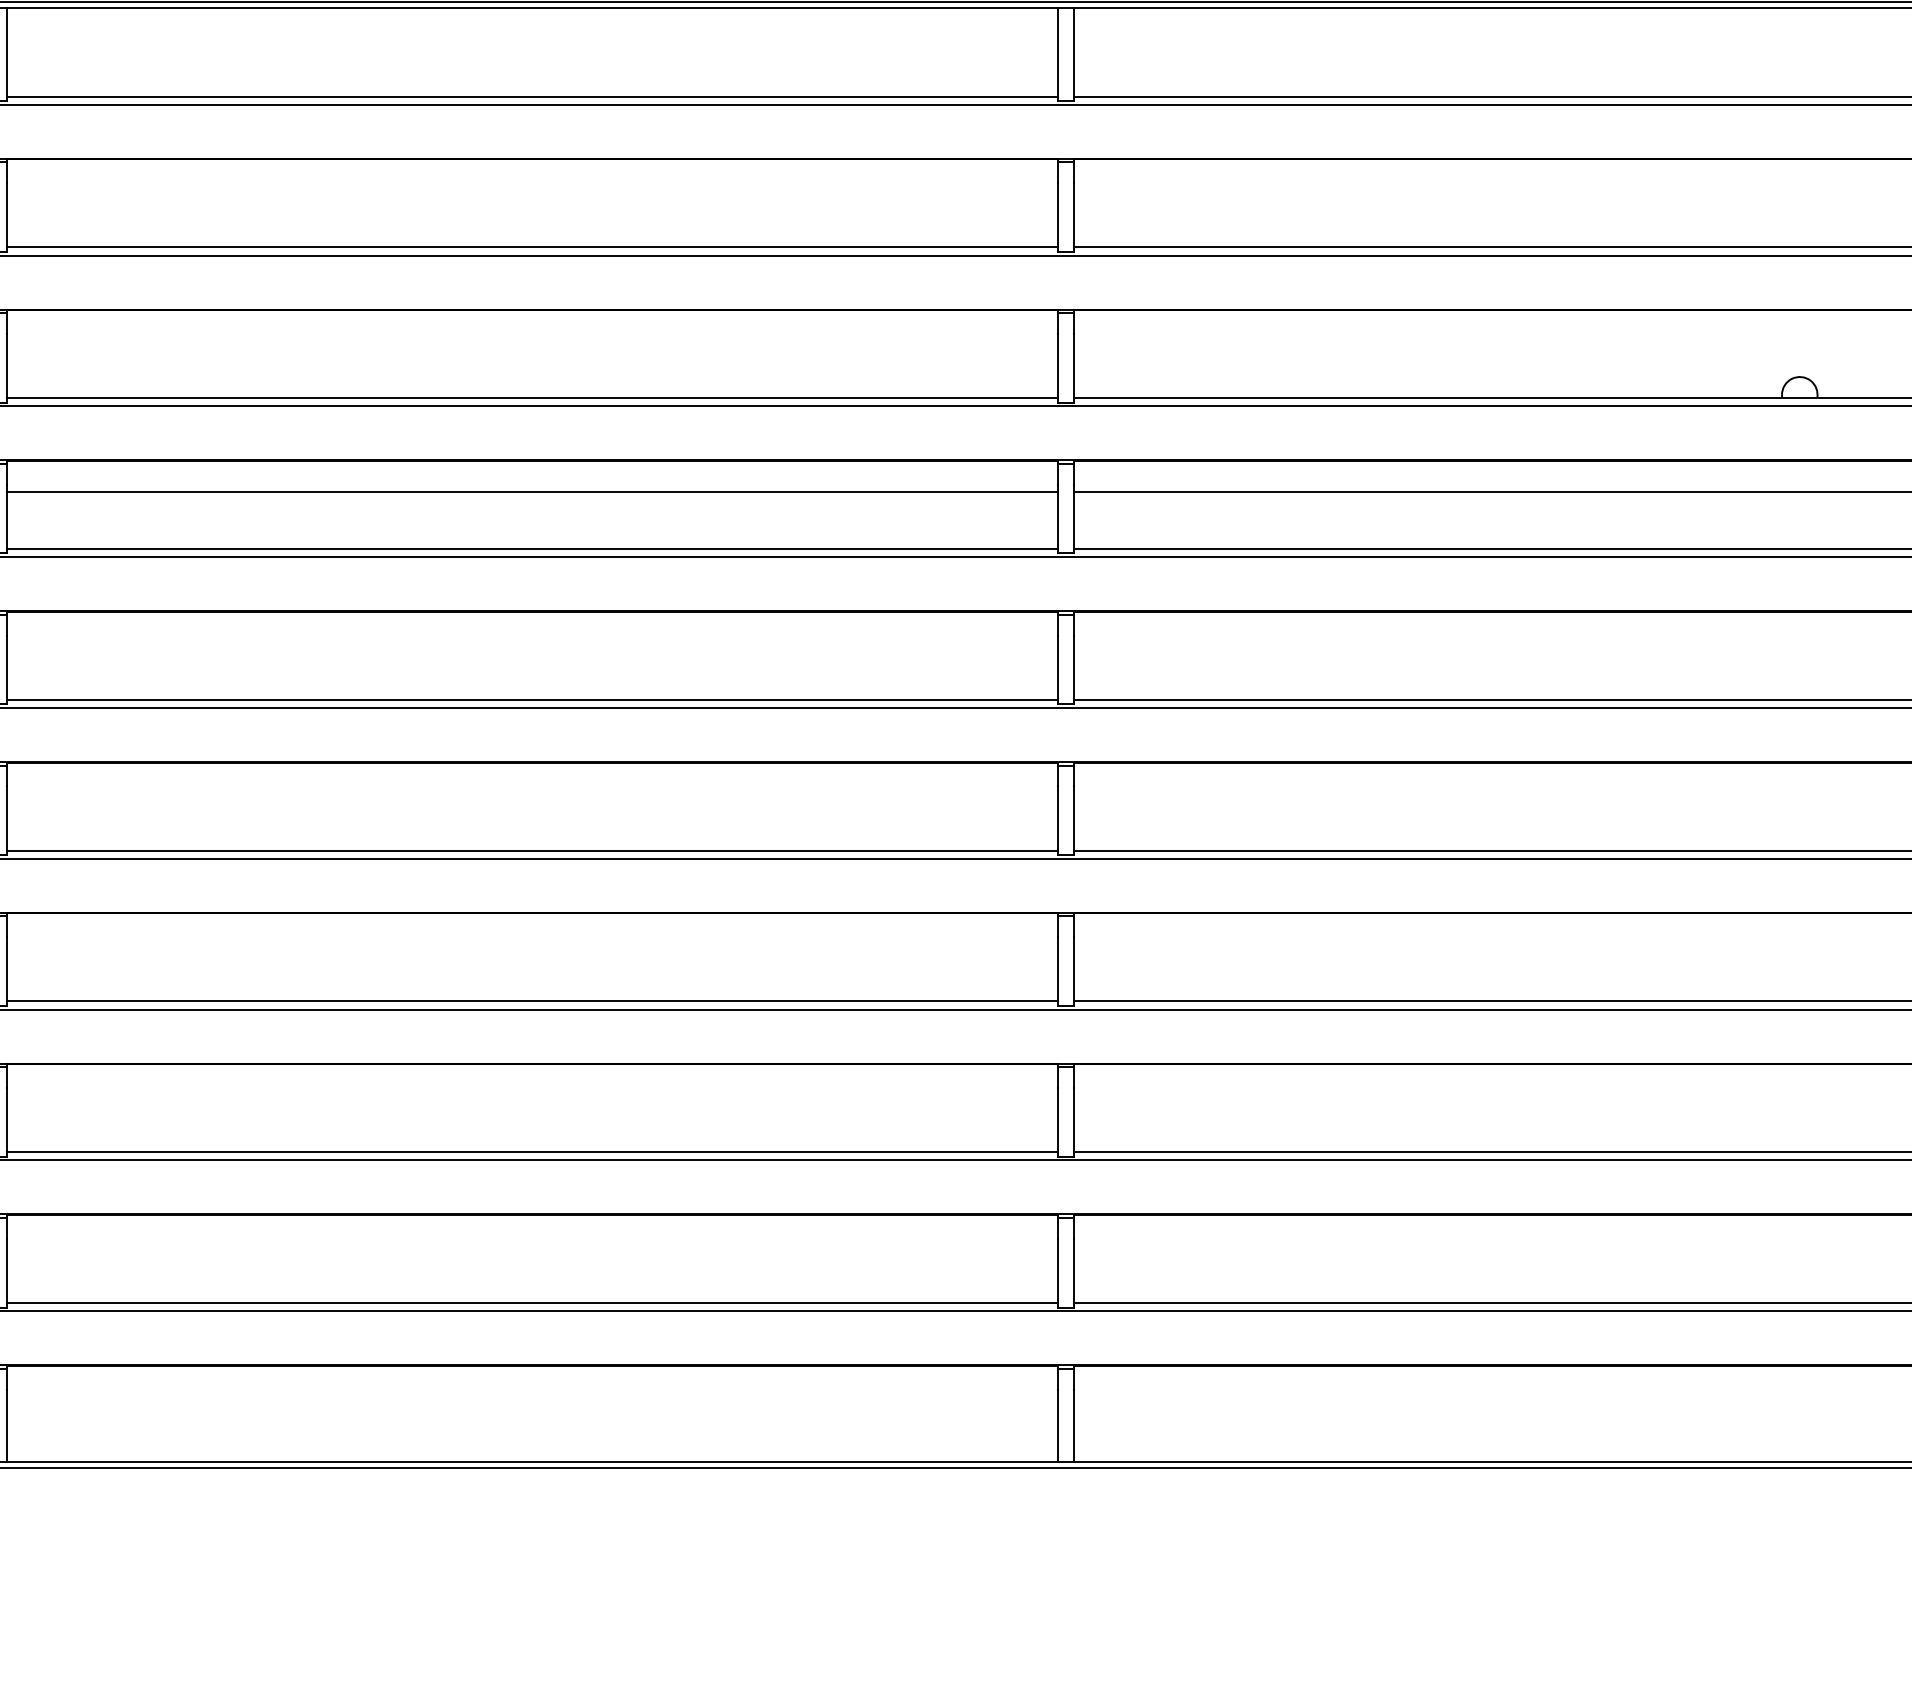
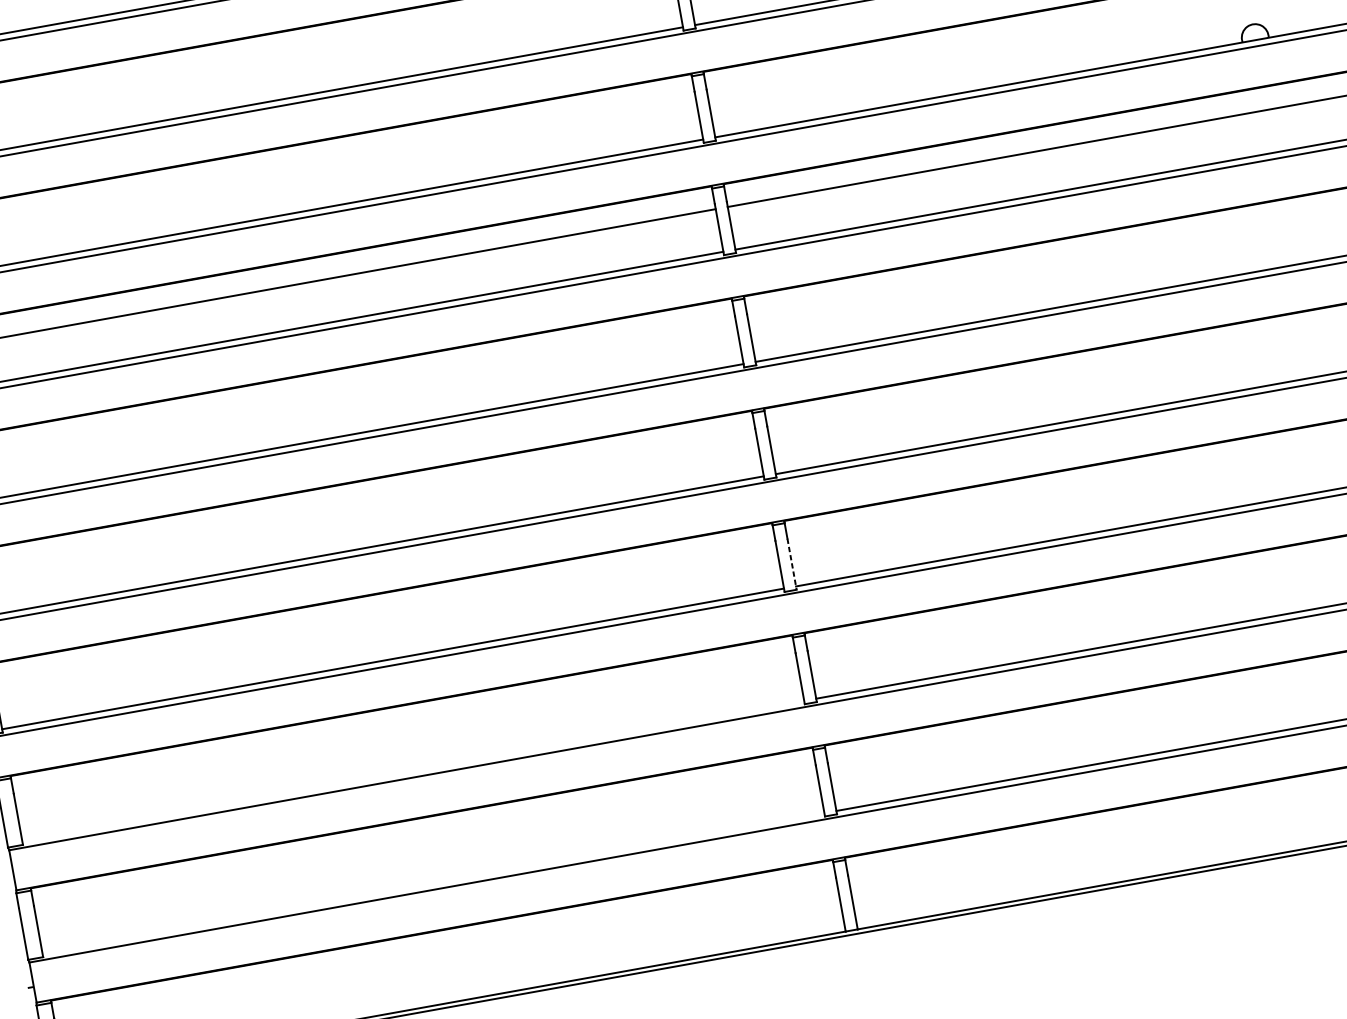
line: (1073, 972) -> (791, 564), solid -> dashed
line: (532, 1152) -> (413, 771), removed
line: (532, 1302) -> (433, 883), removed

